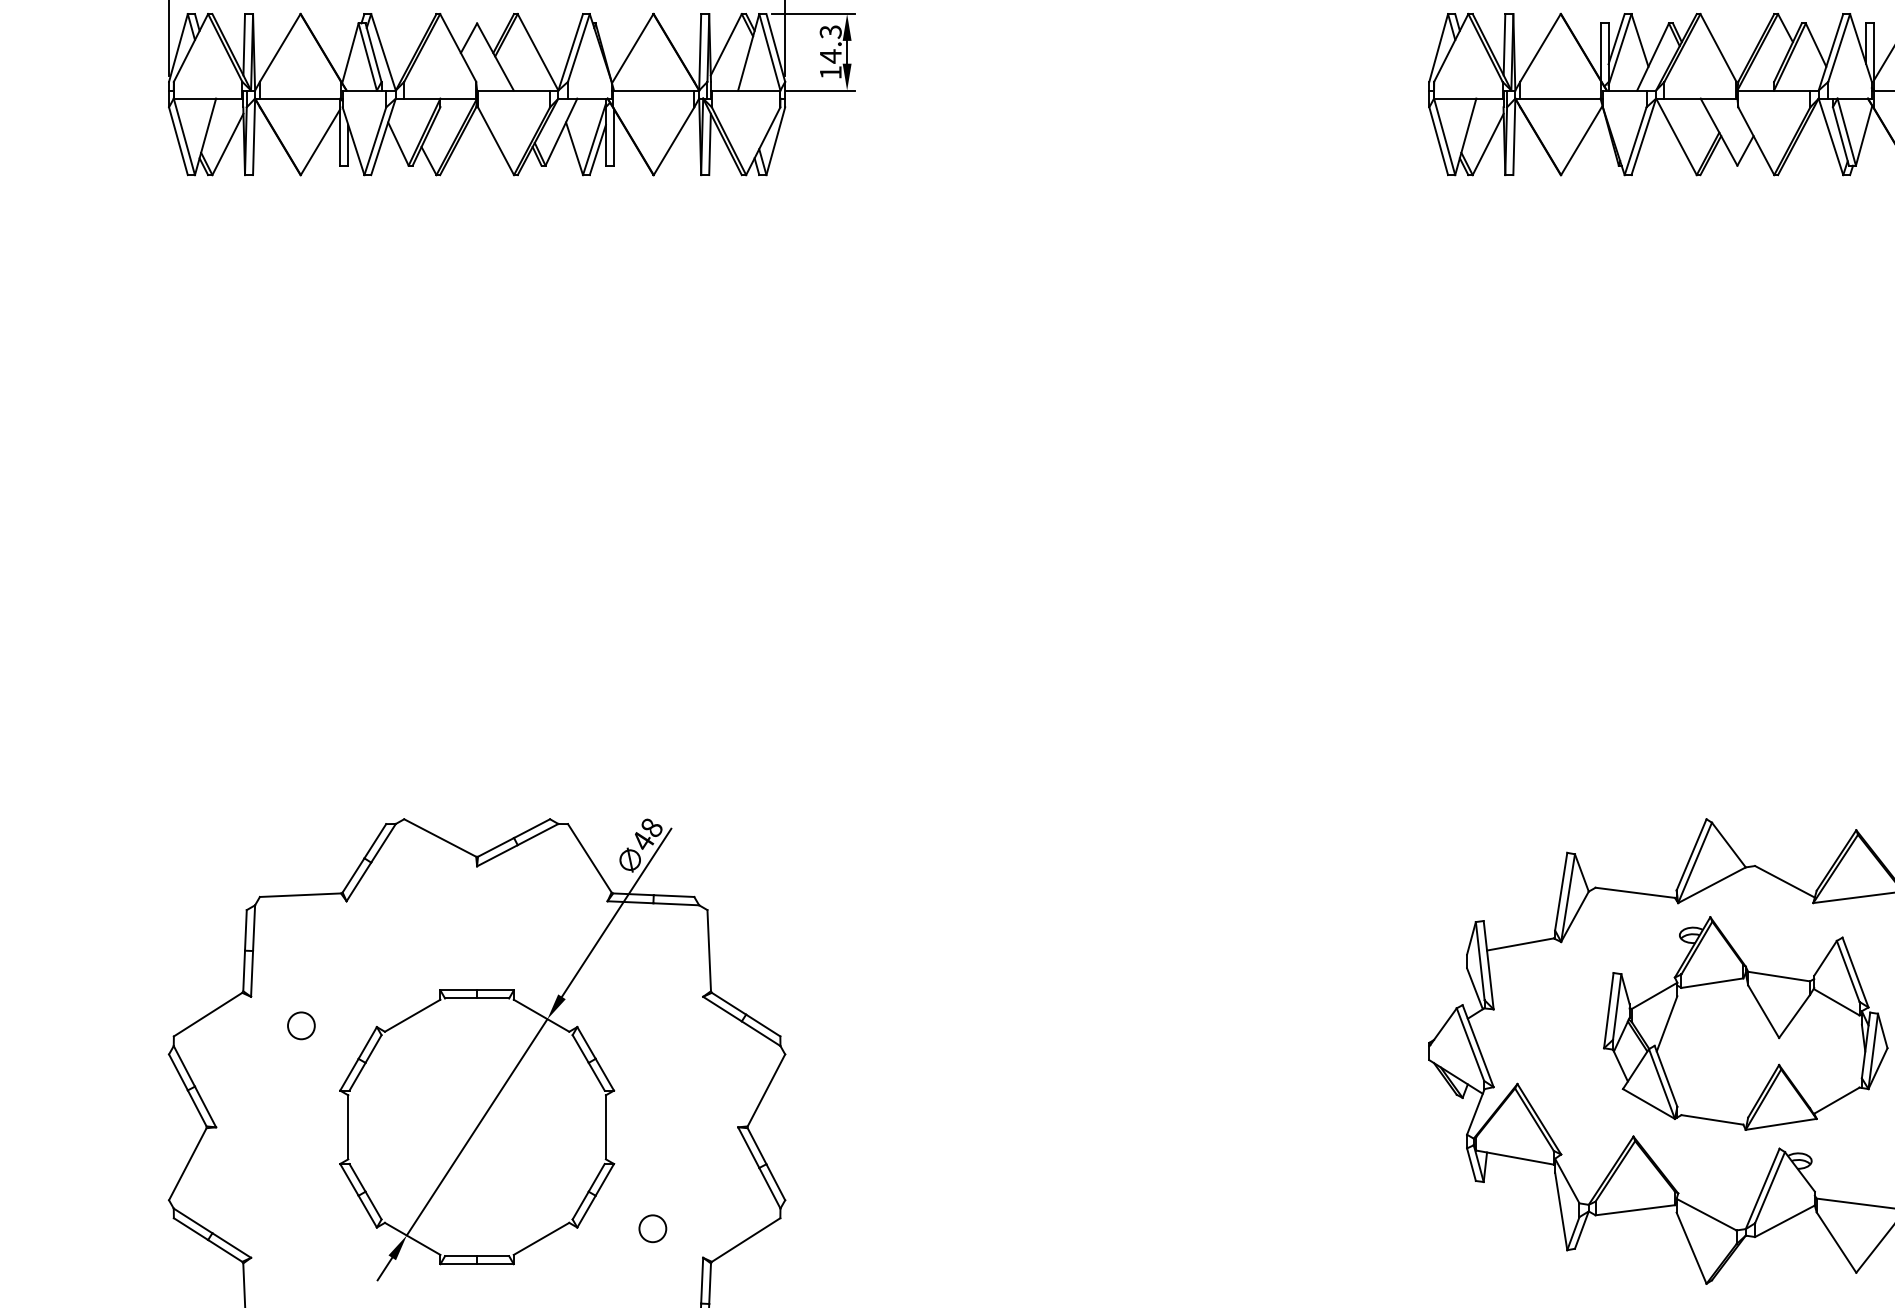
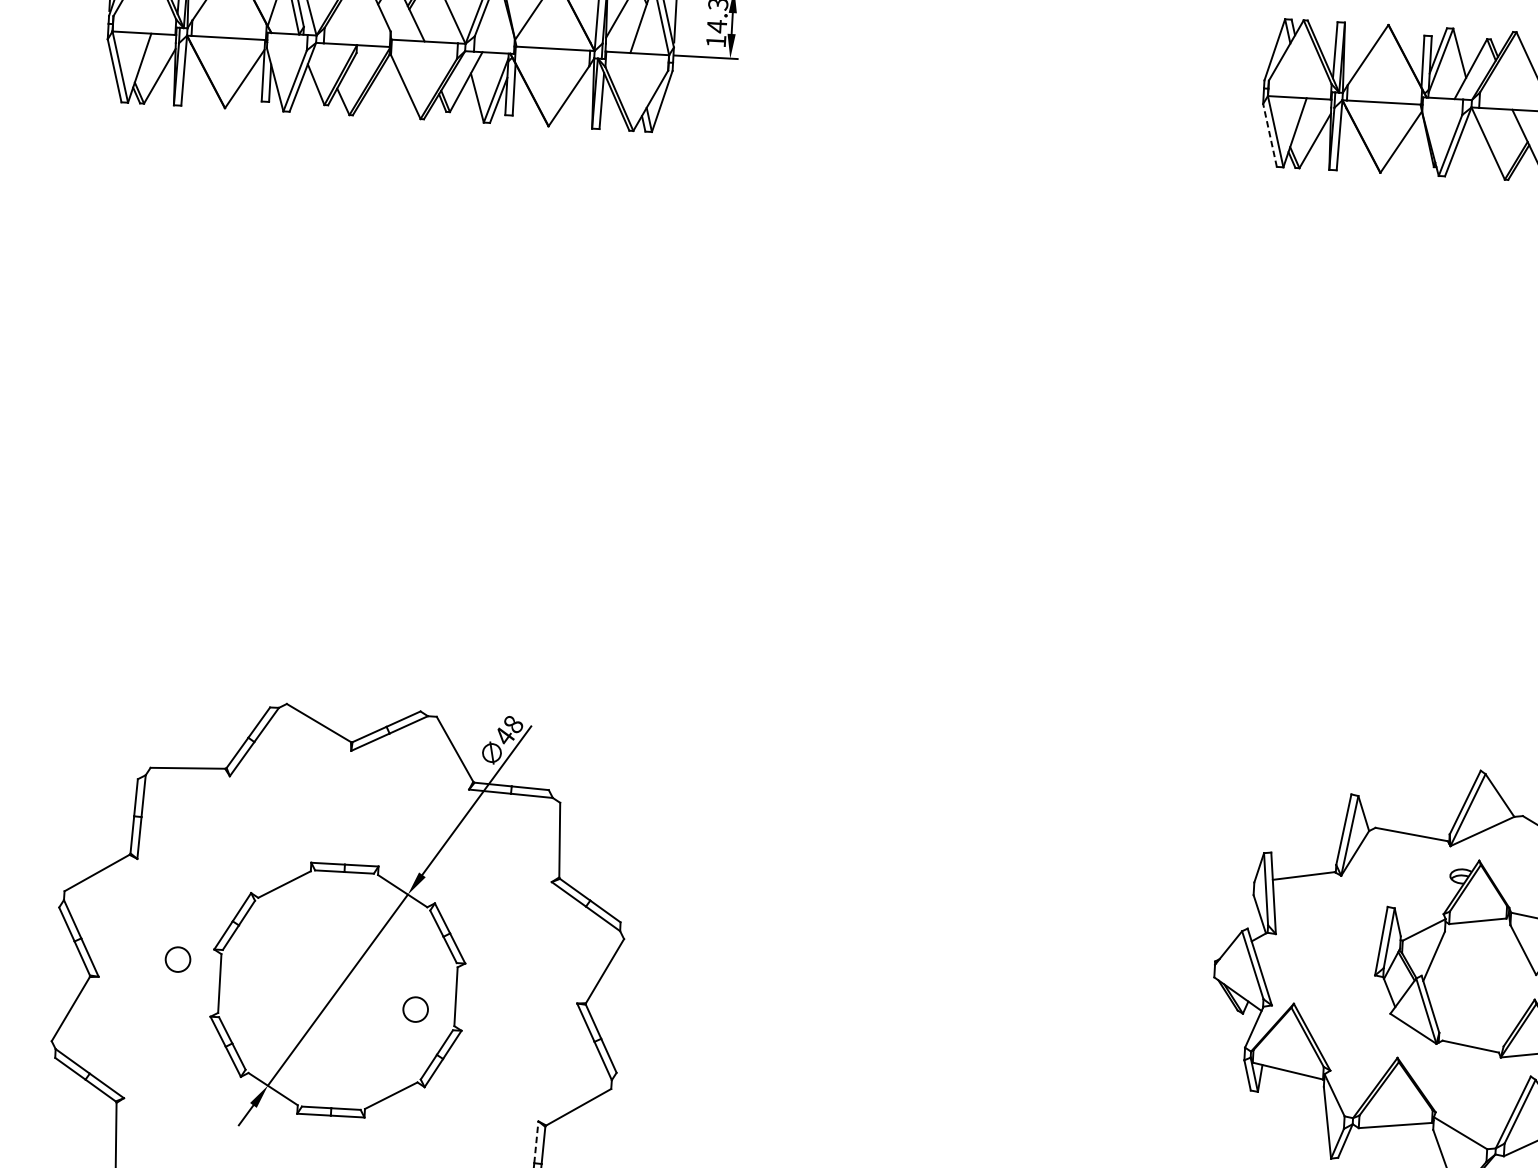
line: (1438, 140) -> (1269, 134), solid -> dashed
circle: (301, 1025) -> (178, 959), moved
circle: (652, 1228) -> (415, 1009), moved
line: (702, 1280) -> (536, 1142), solid -> dashed

